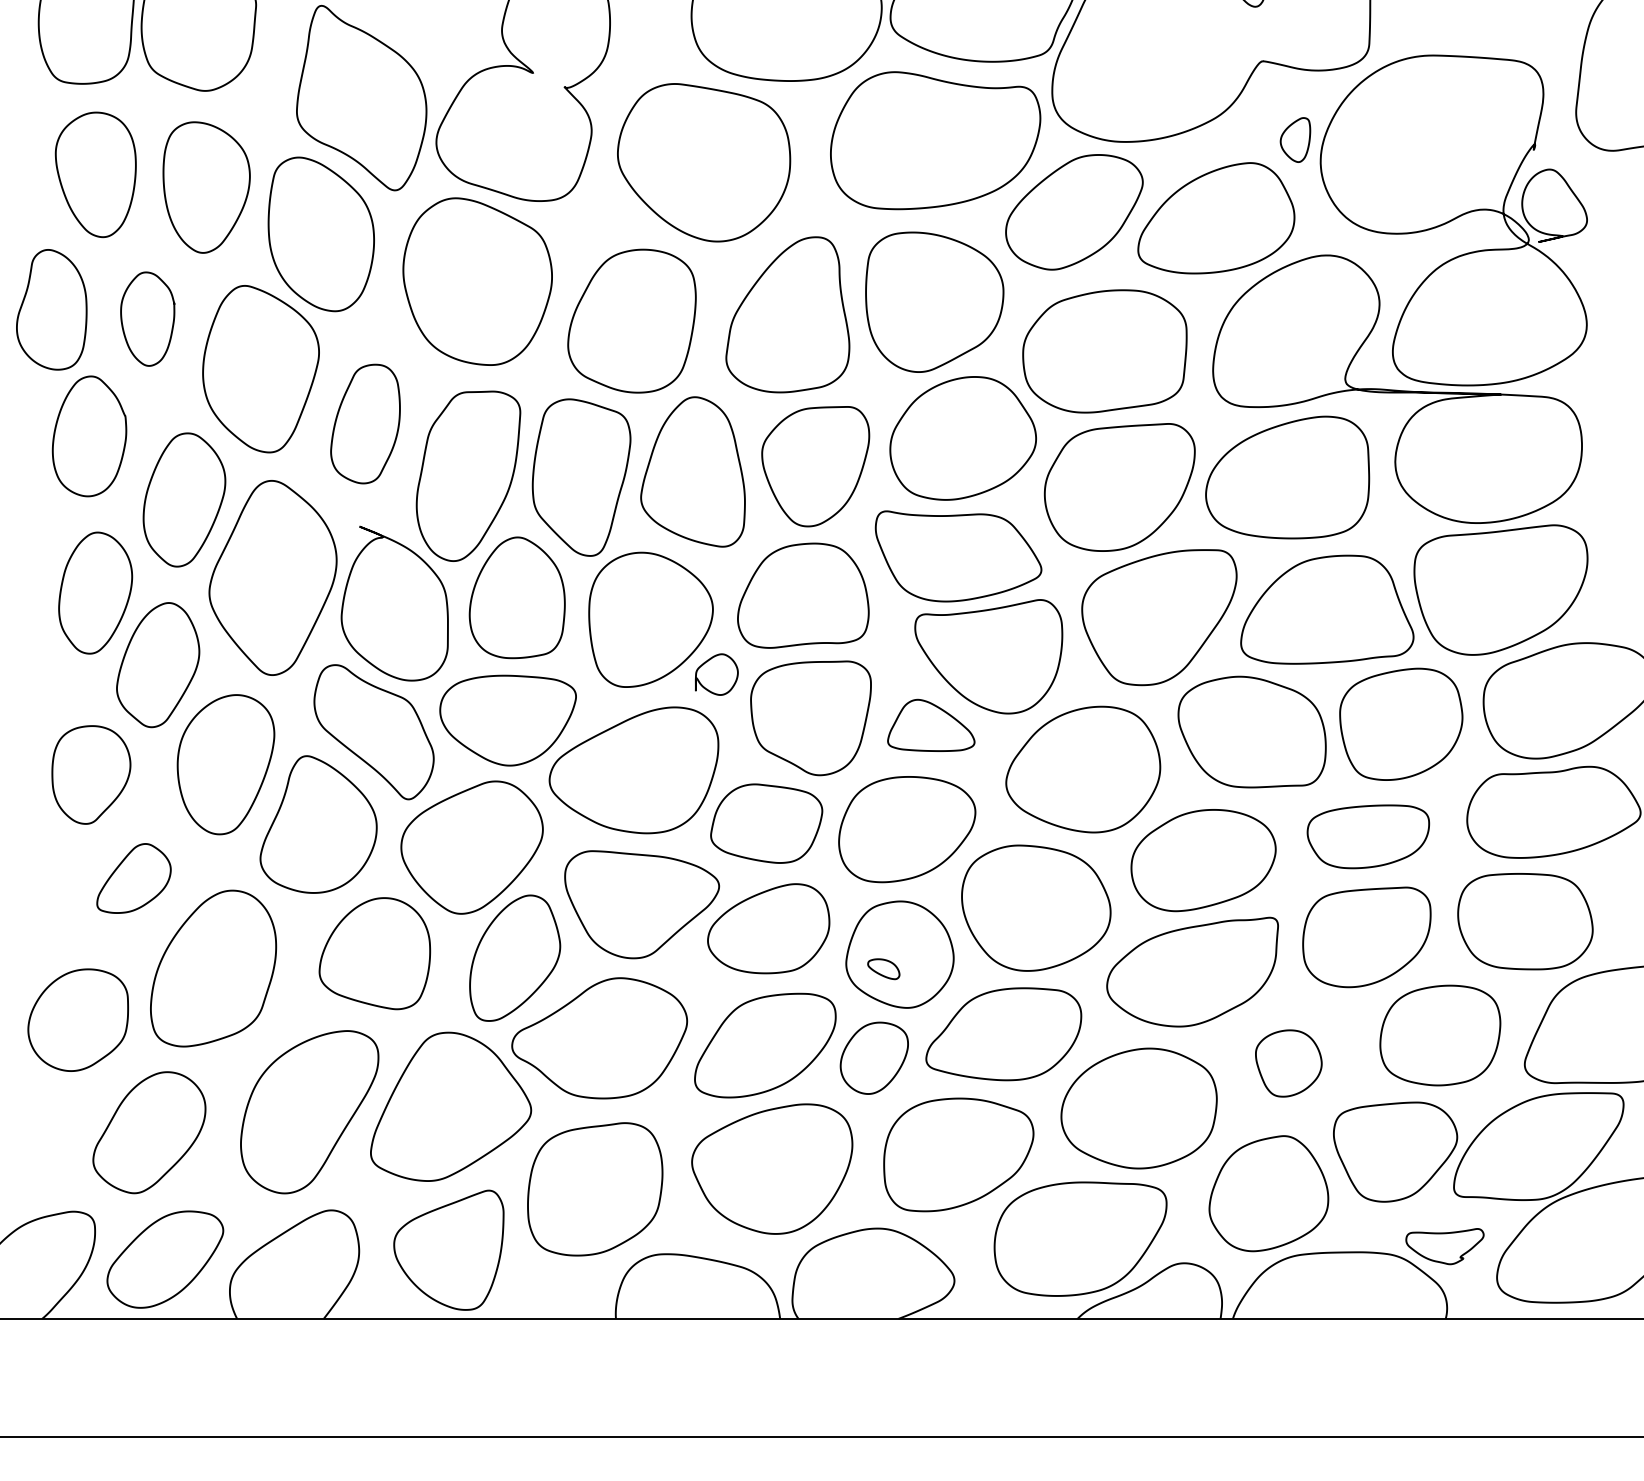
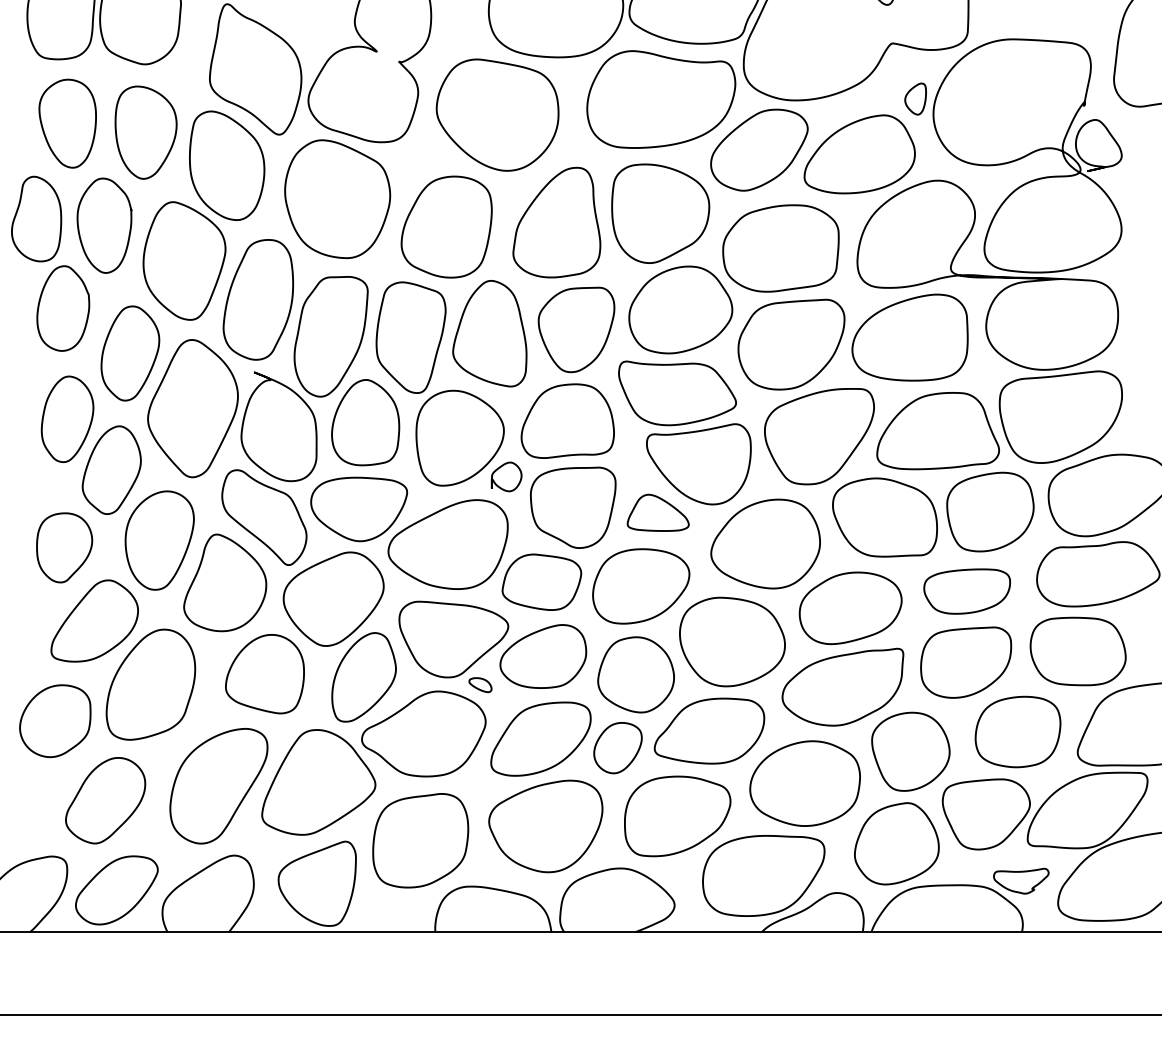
part: (147, 318) -> (104, 225), size x1.43
part: (365, 423) -> (258, 299), size x1.43
part: (133, 878) -> (94, 621), size x1.67
part: (883, 969) -> (480, 685), moved
part: (1288, 1063) -> (910, 751), size x1.67

